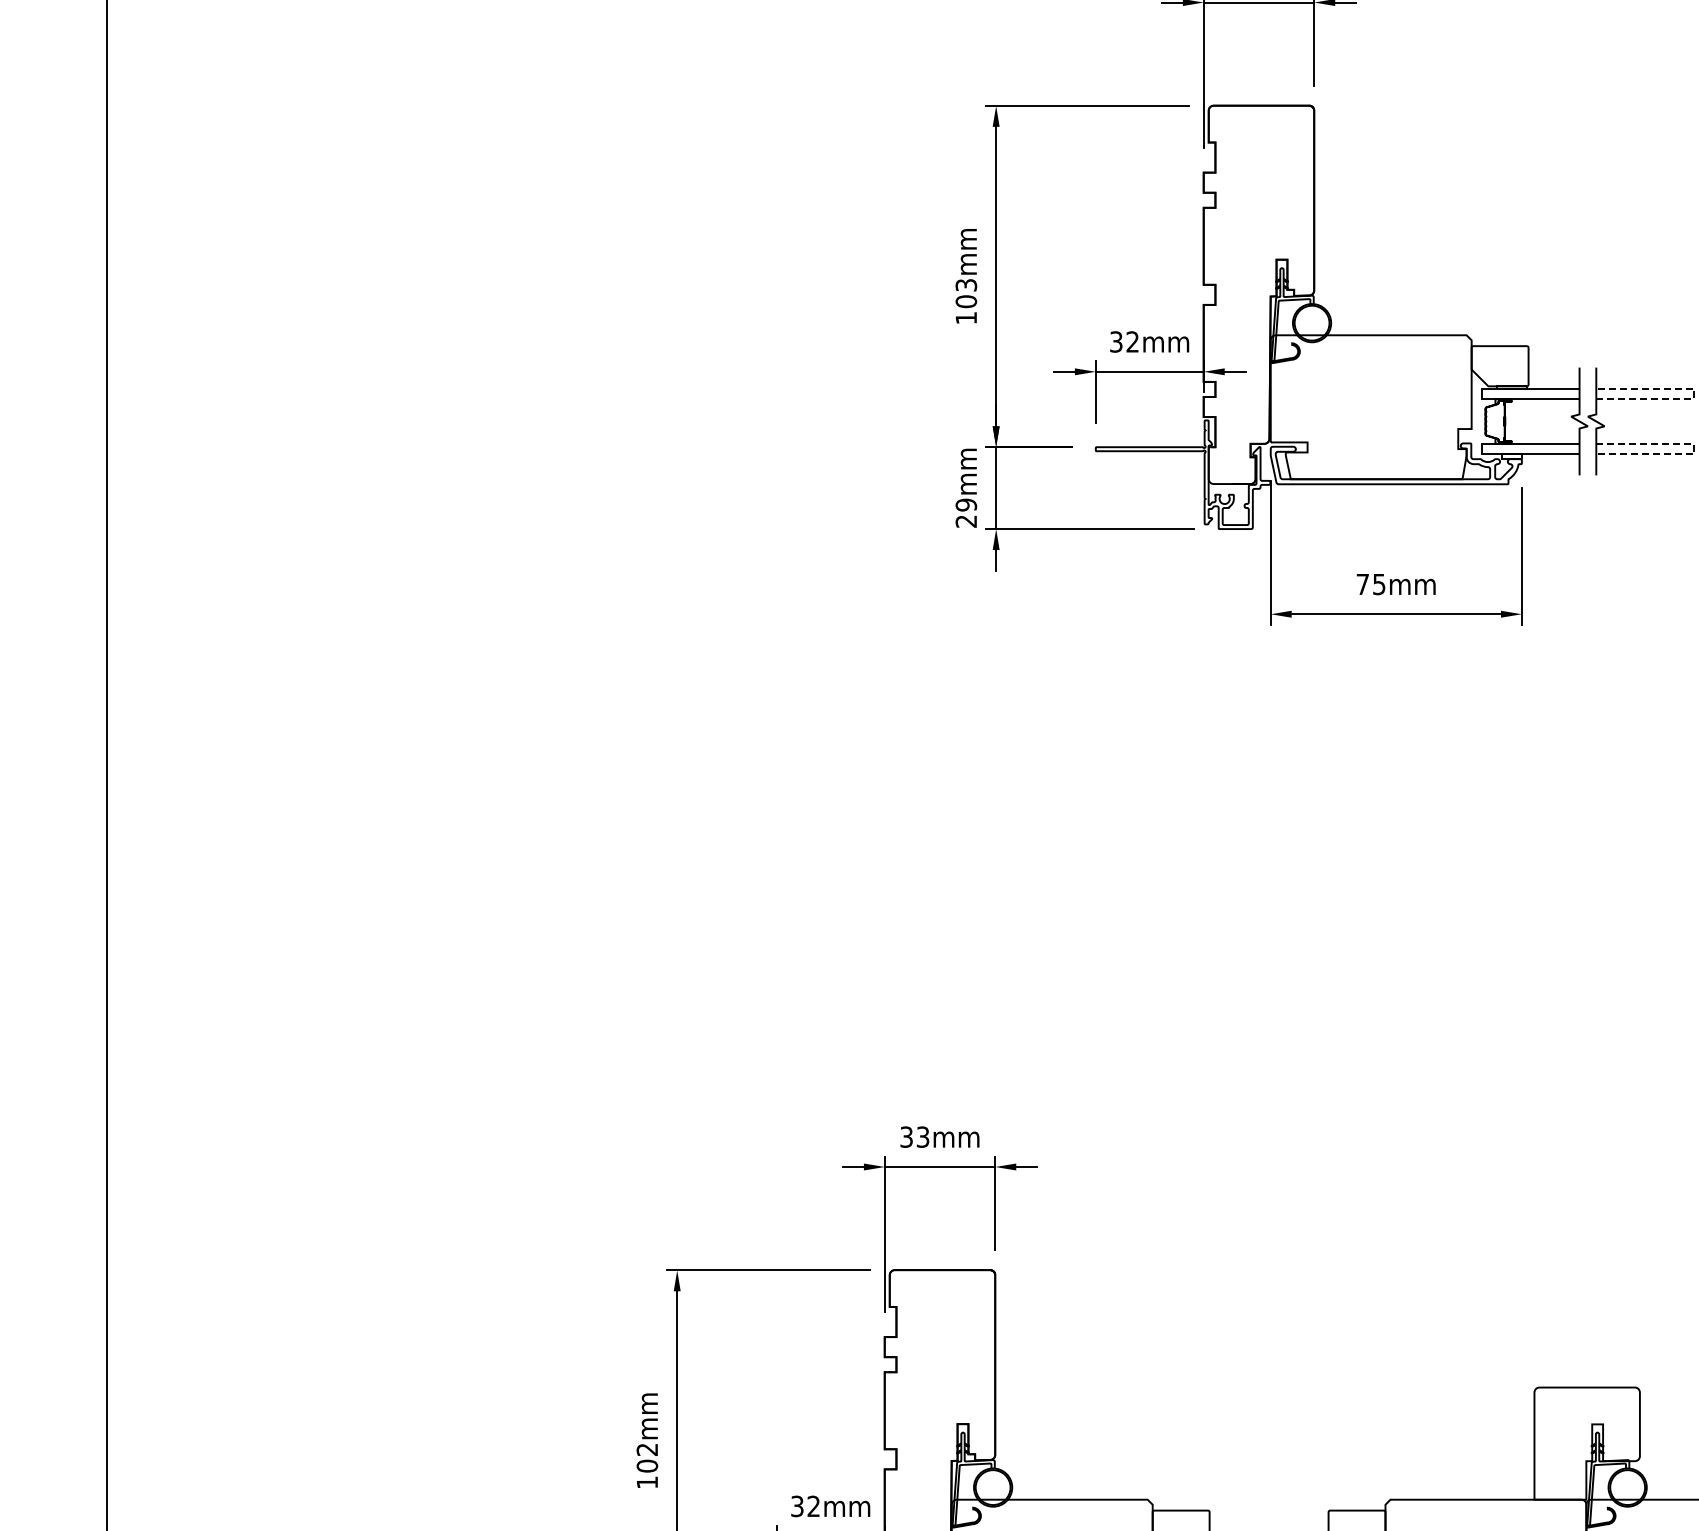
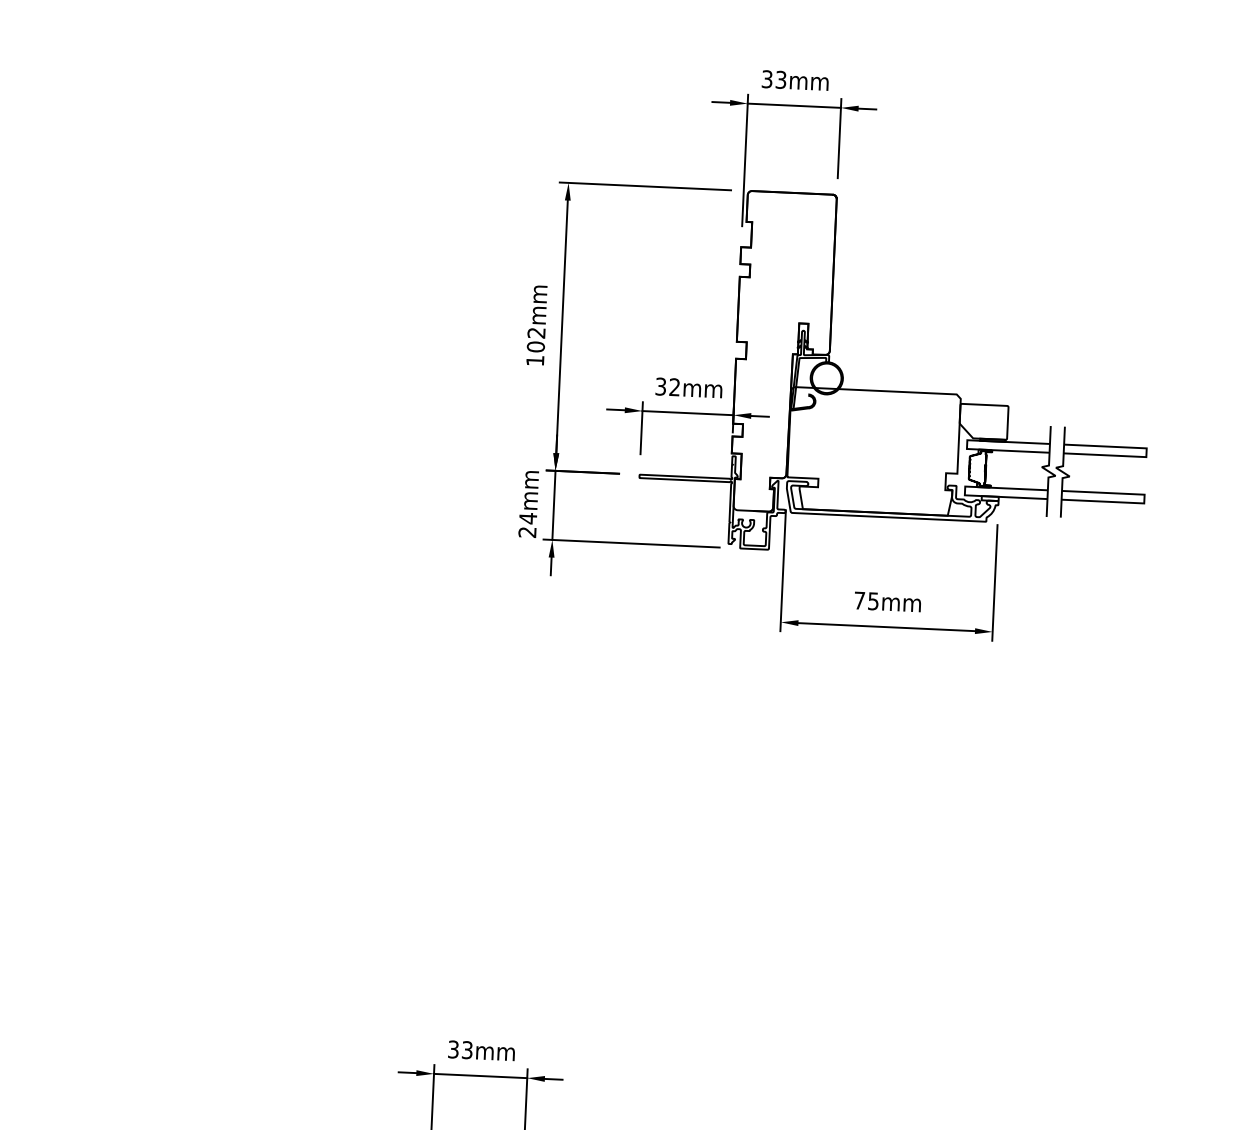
text: (966, 285) -> (536, 333), 103mm -> 102mm
line: (1694, 393) -> (1146, 452), dashed -> solid
line: (1694, 449) -> (1144, 499), dashed -> solid
text: (966, 504) -> (528, 518), 29mm -> 24mm

